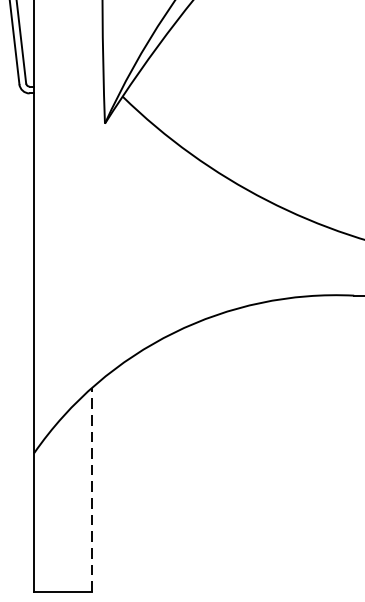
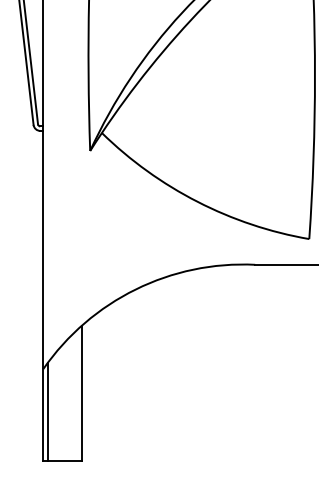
line: (91, 490) -> (81, 393), dashed -> solid
line: (40, 517) -> (47, 411), added

